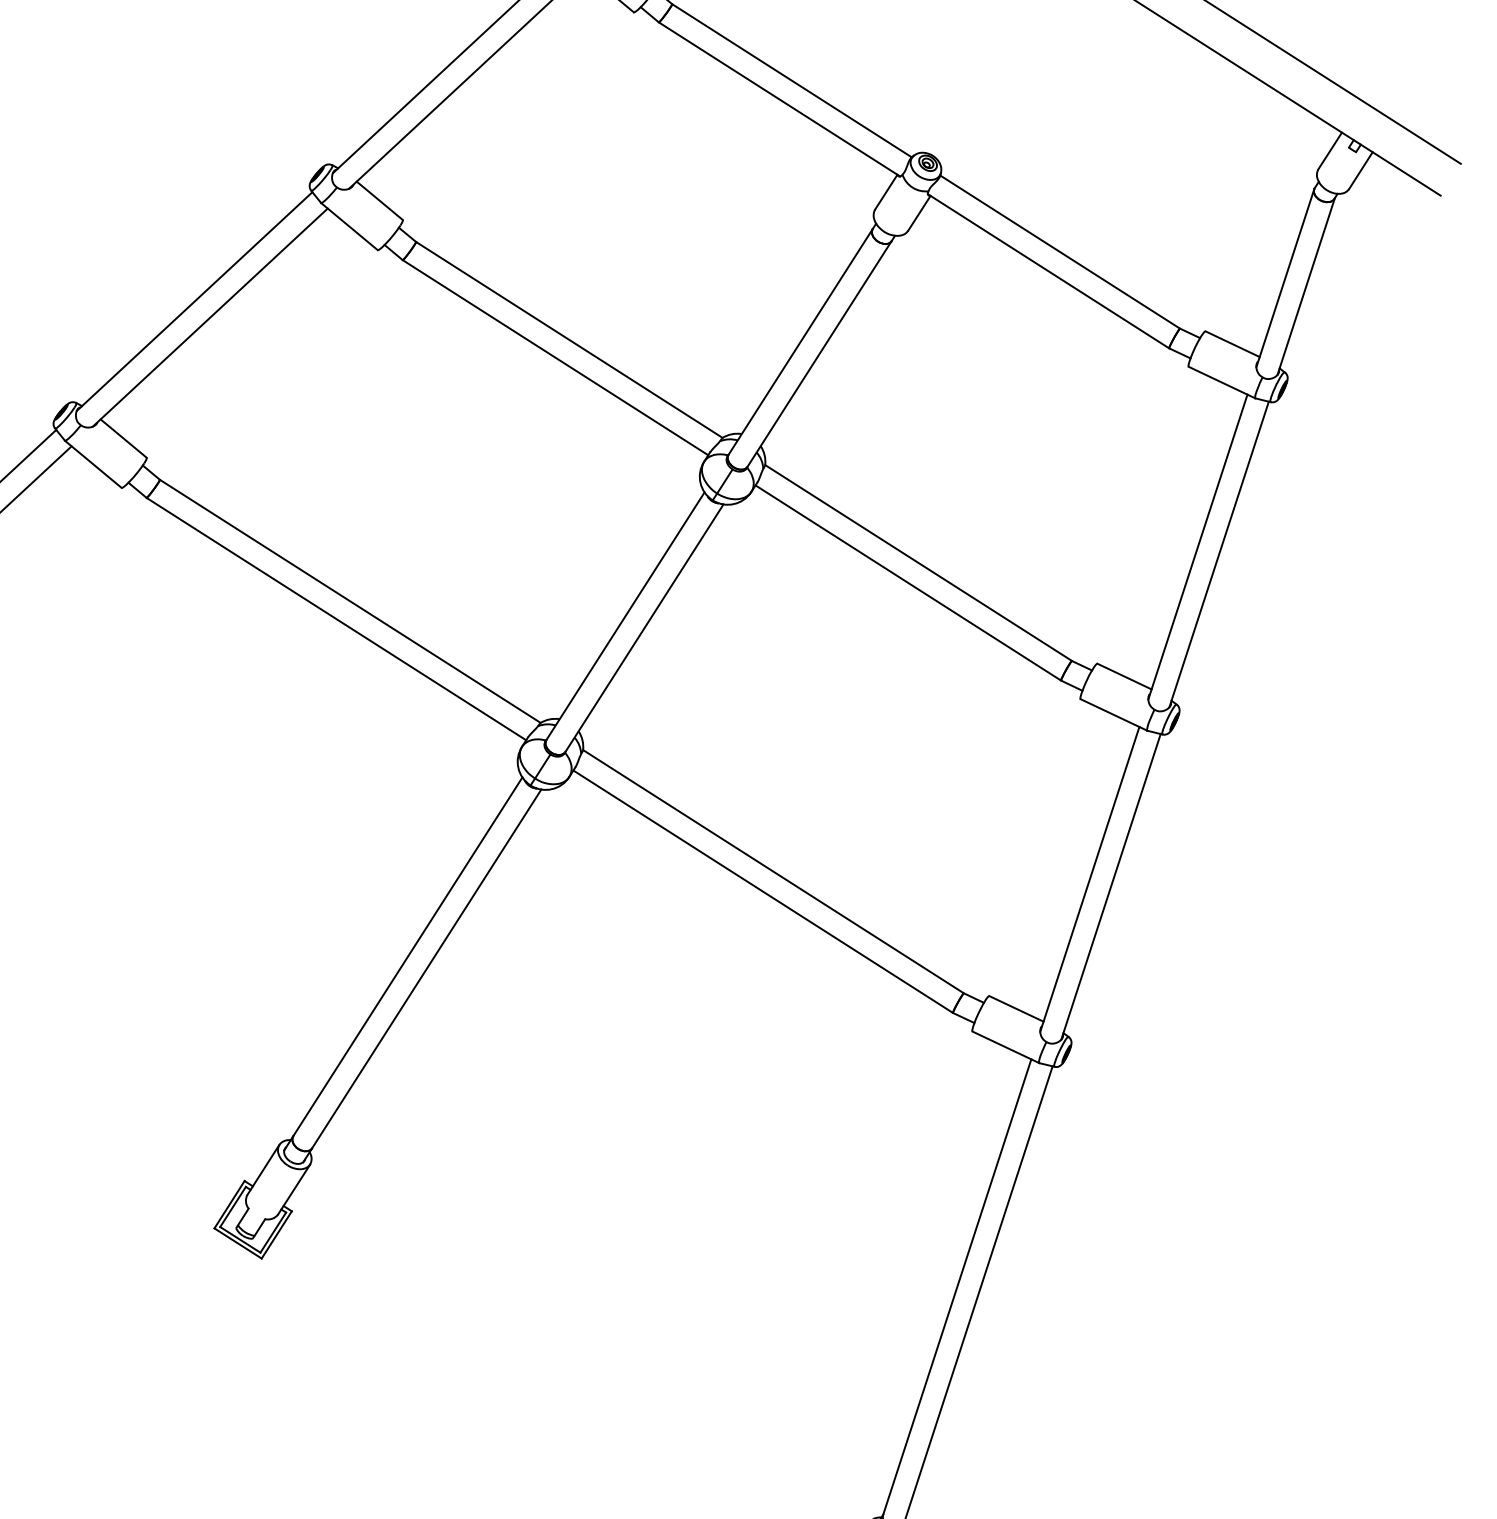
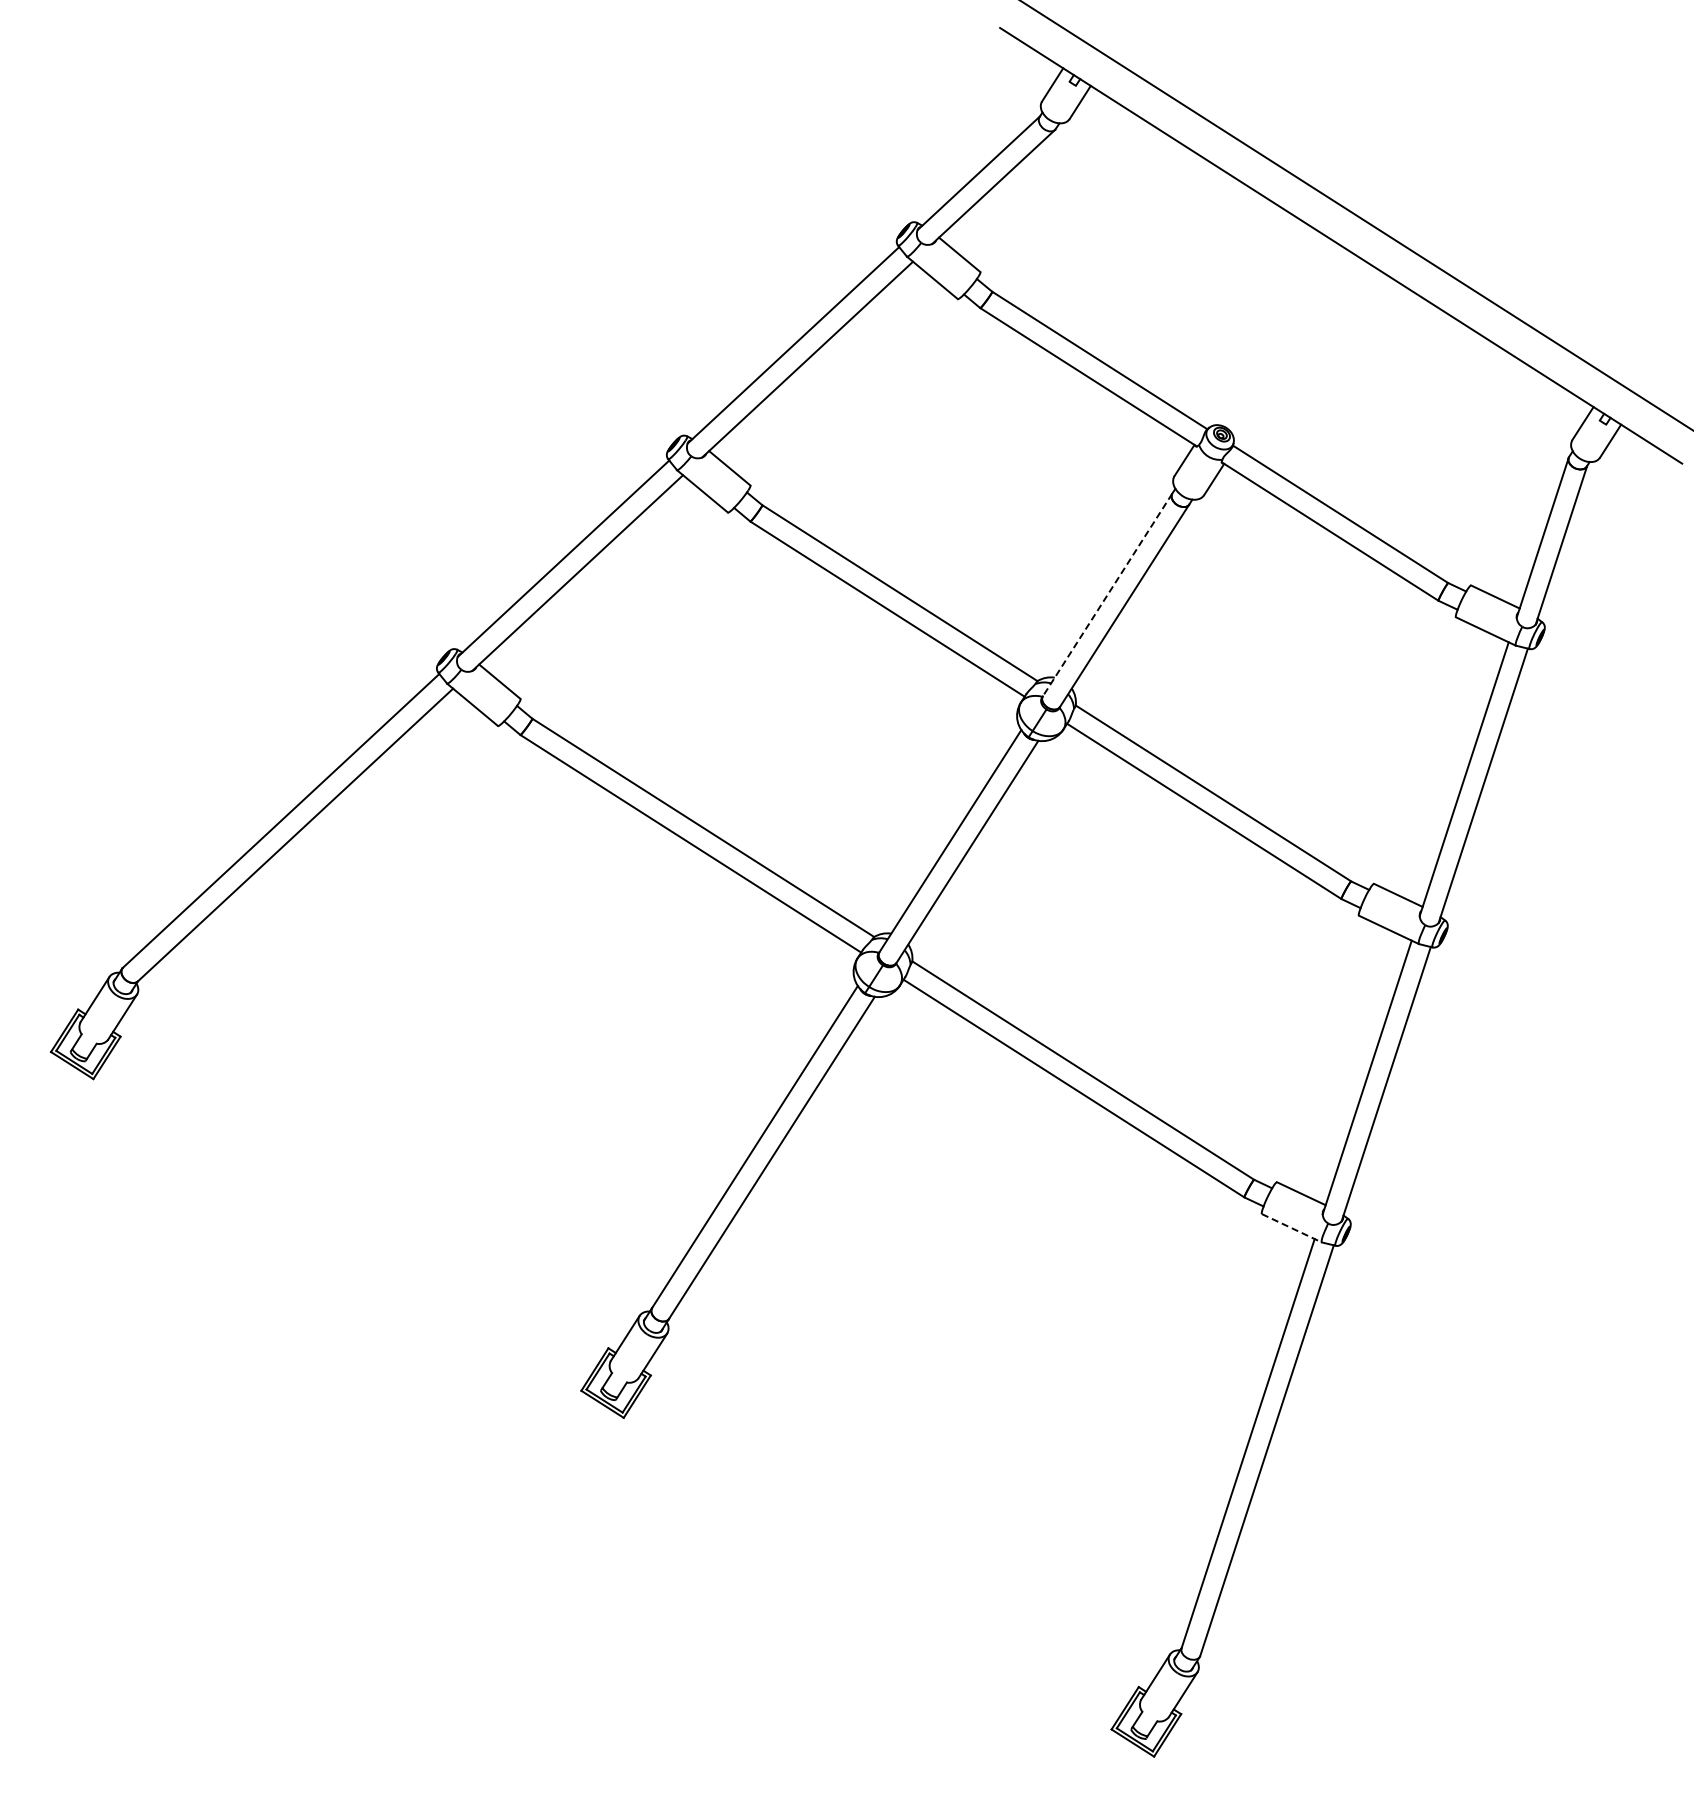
line: (800, 342) -> (1107, 595), solid -> dashed
line: (1006, 1047) -> (1292, 1228), solid -> dashed

